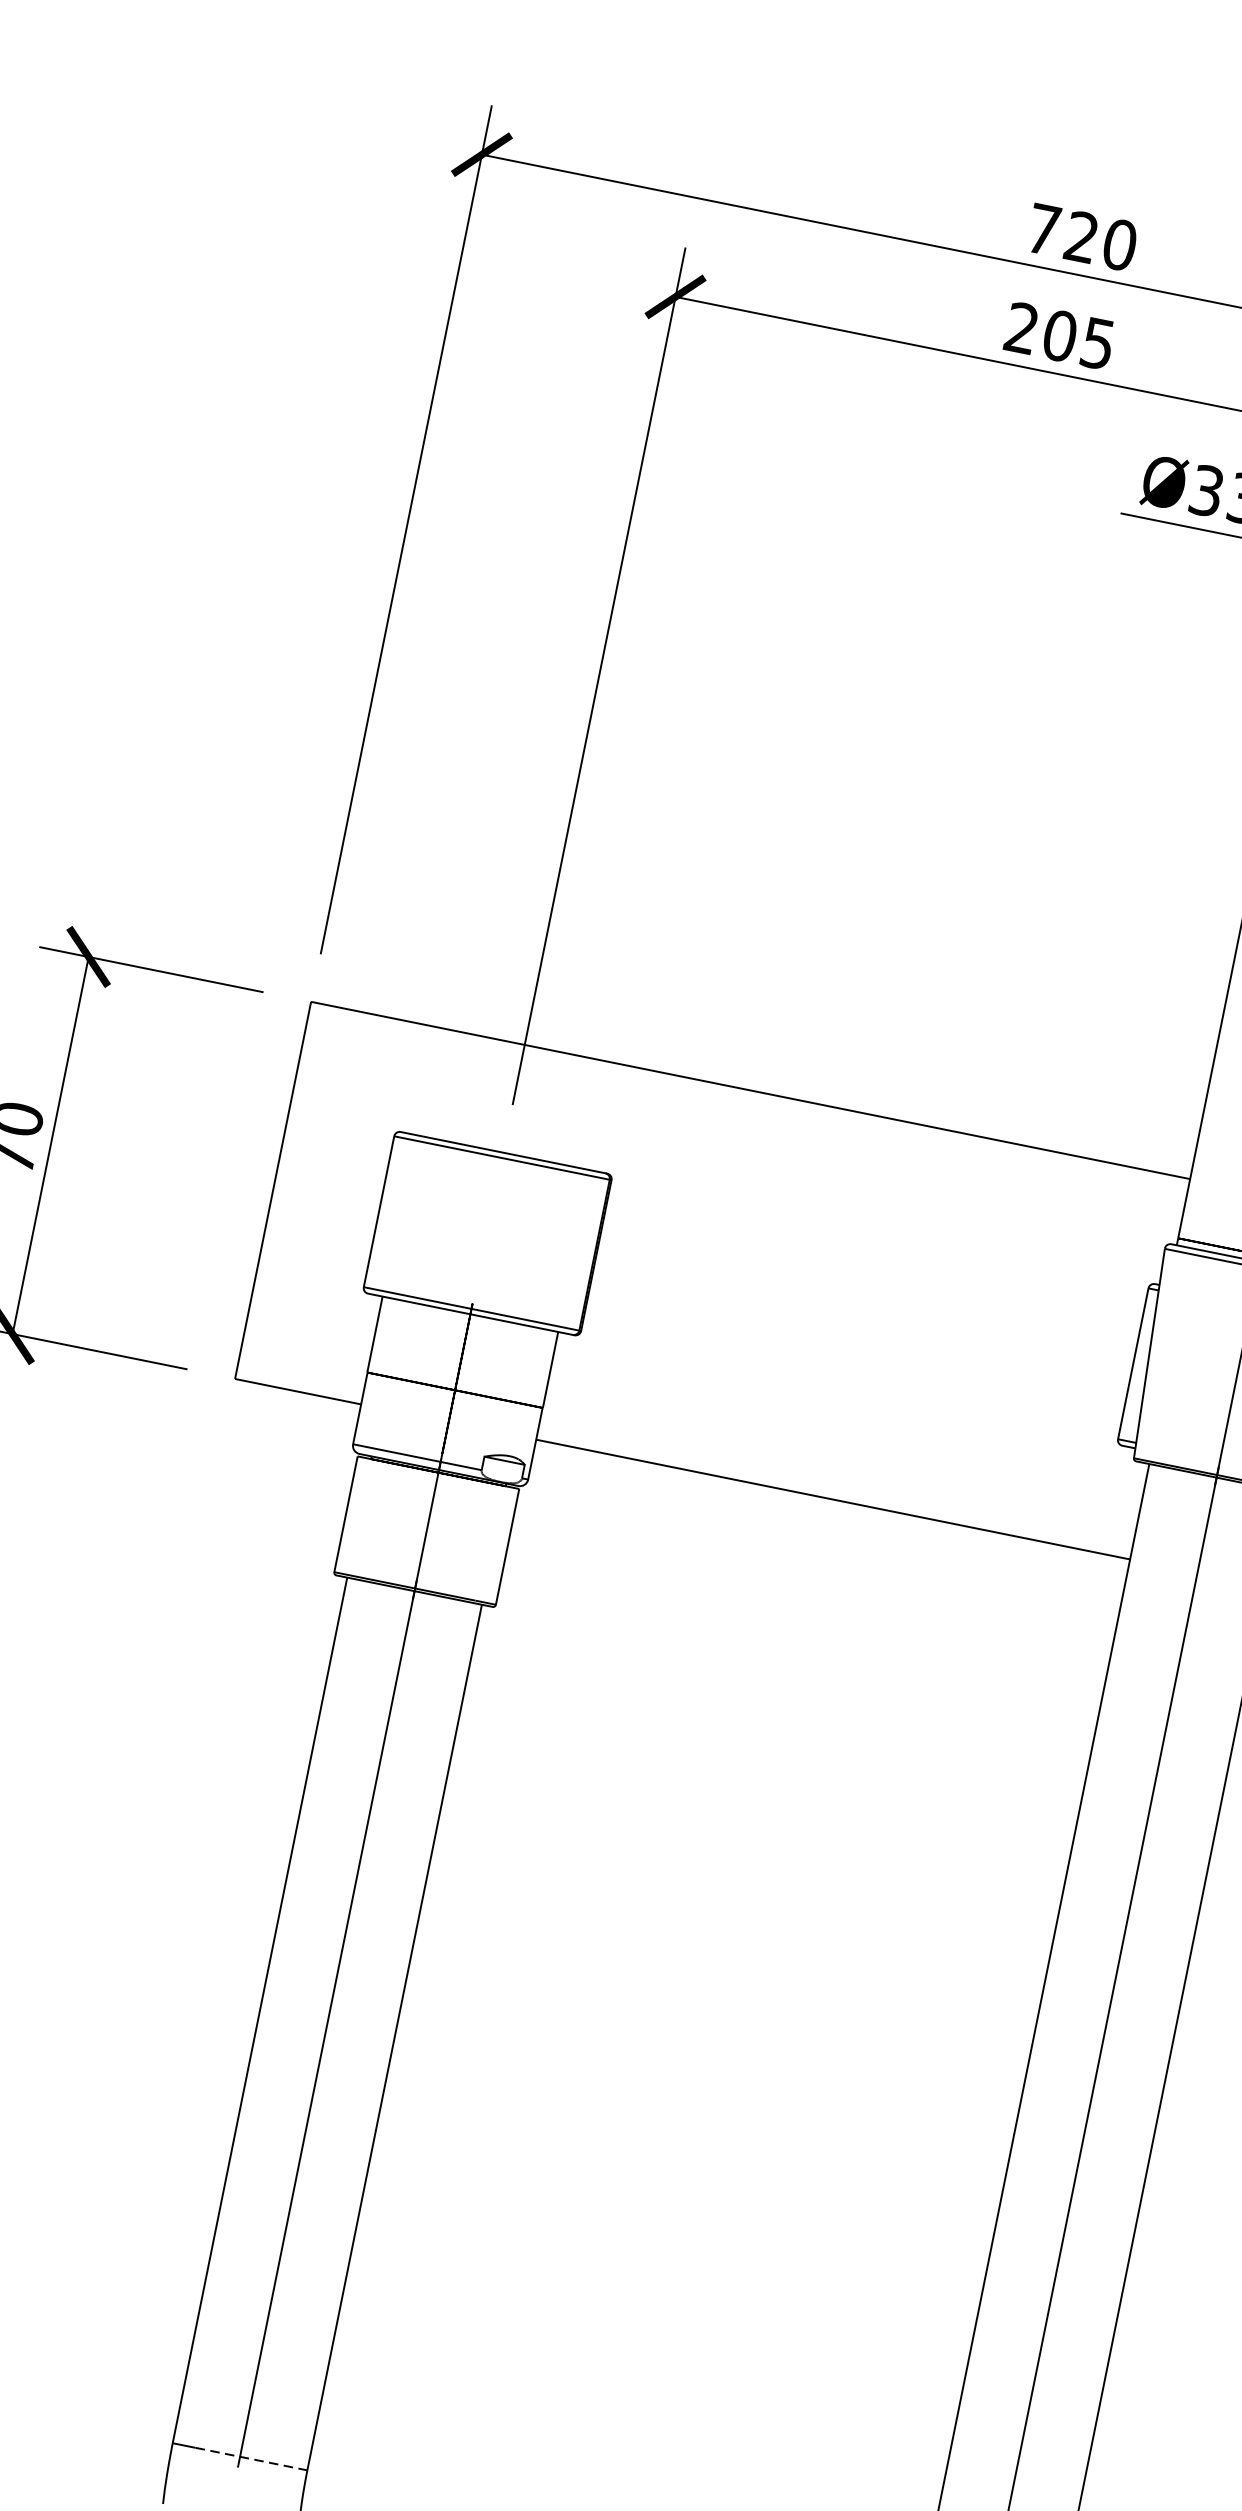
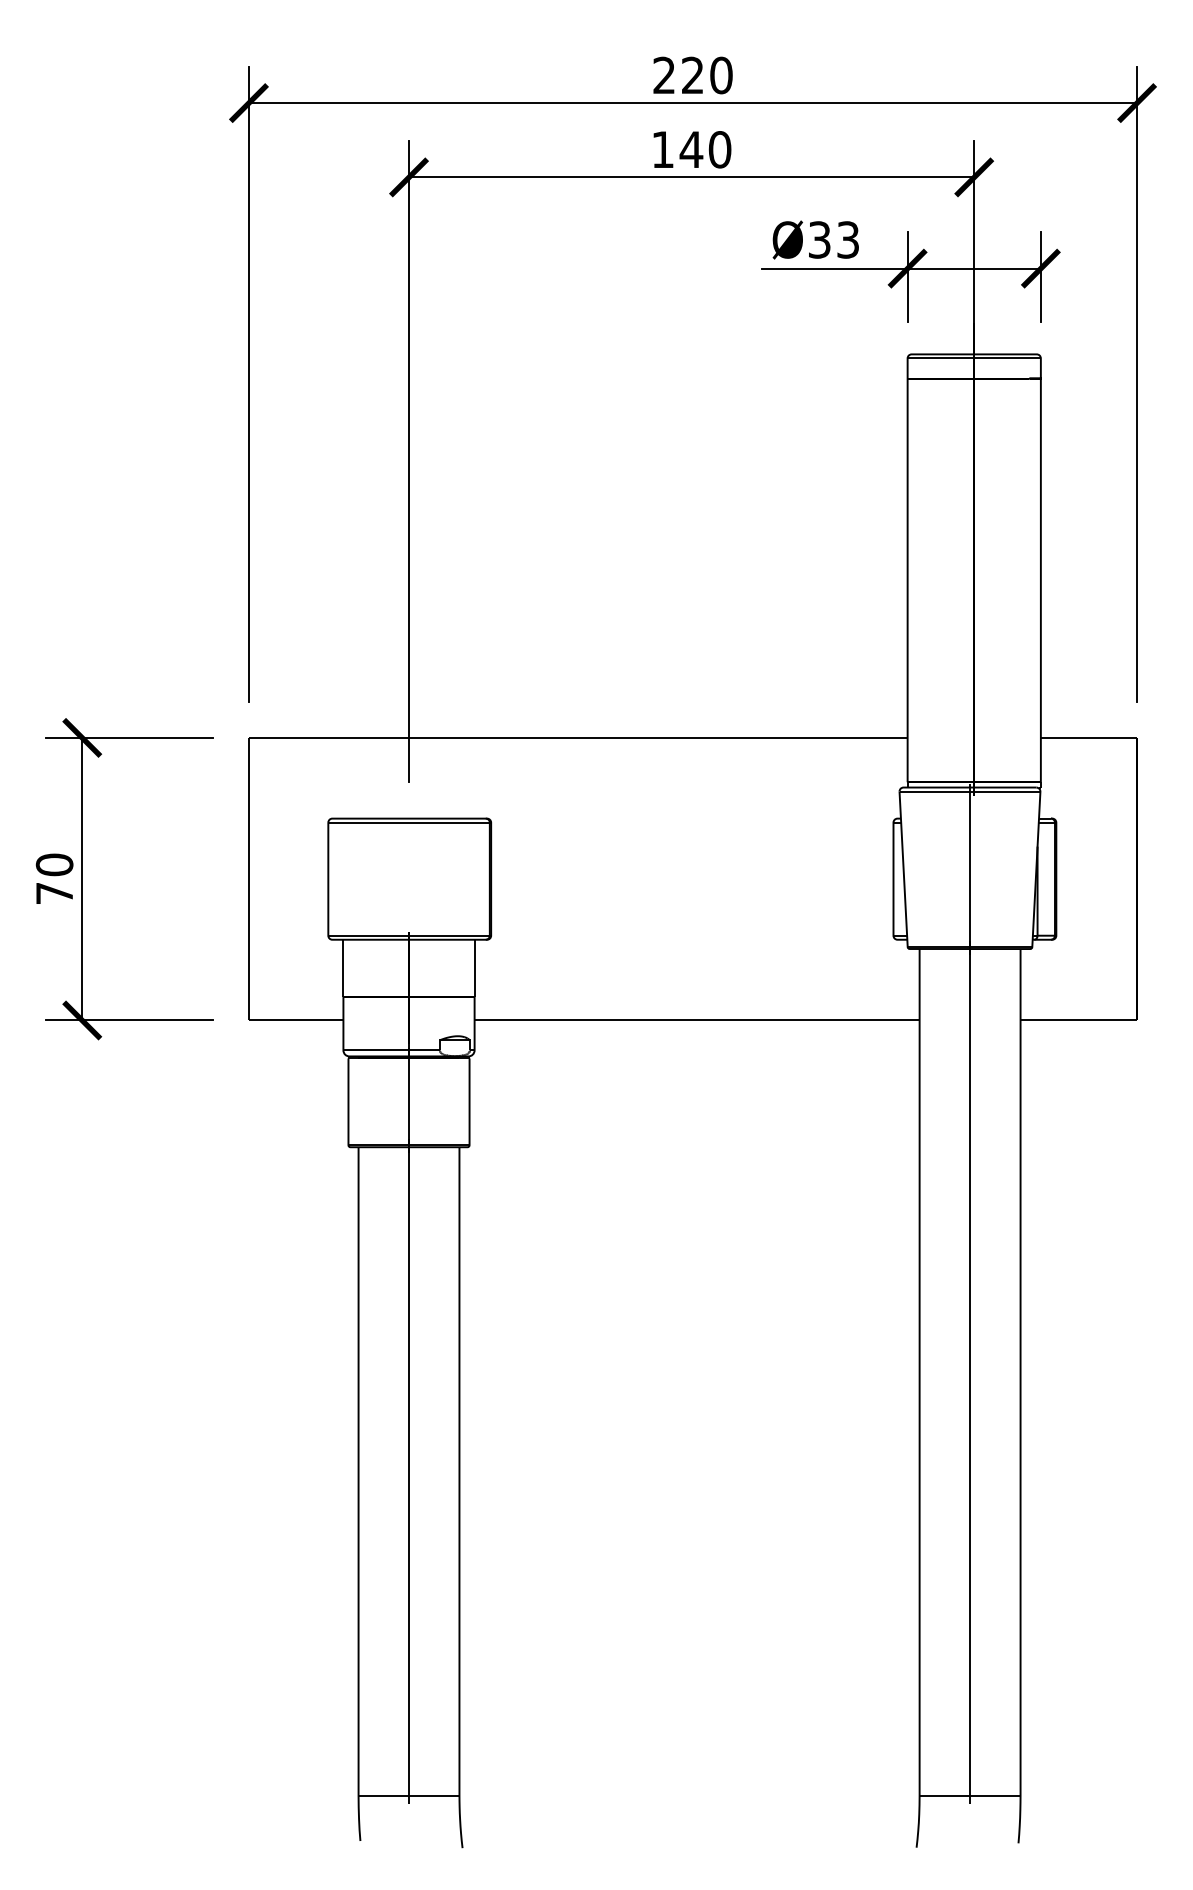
text: (1042, 228) -> (663, 74), 720 -> 220
text: (1060, 335) -> (691, 149), 205 -> 140
line: (251, 2458) -> (417, 1795), dashed -> solid

